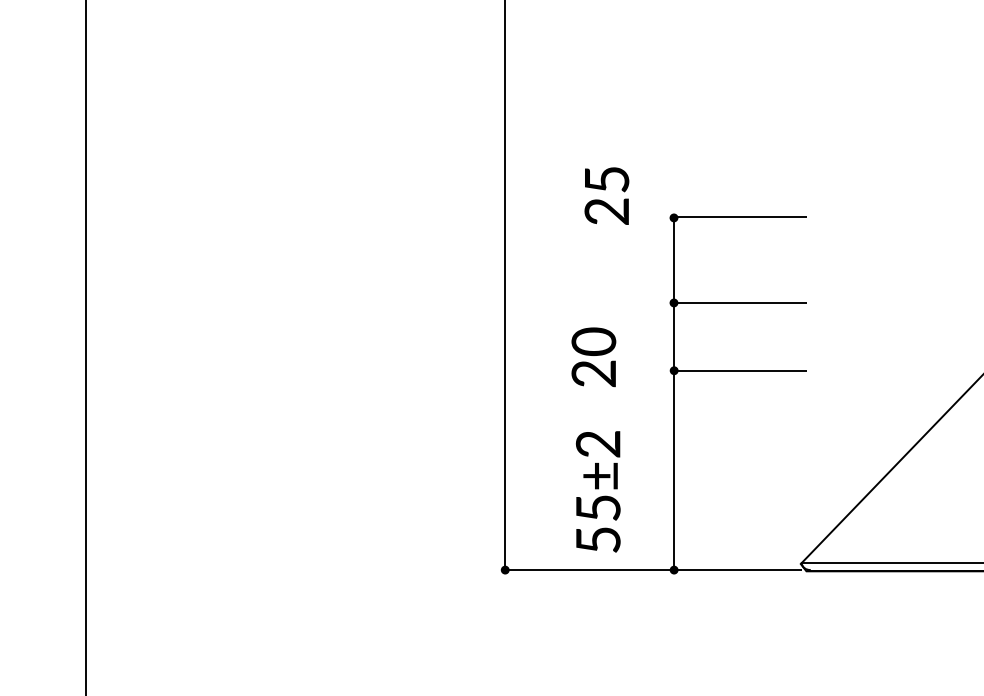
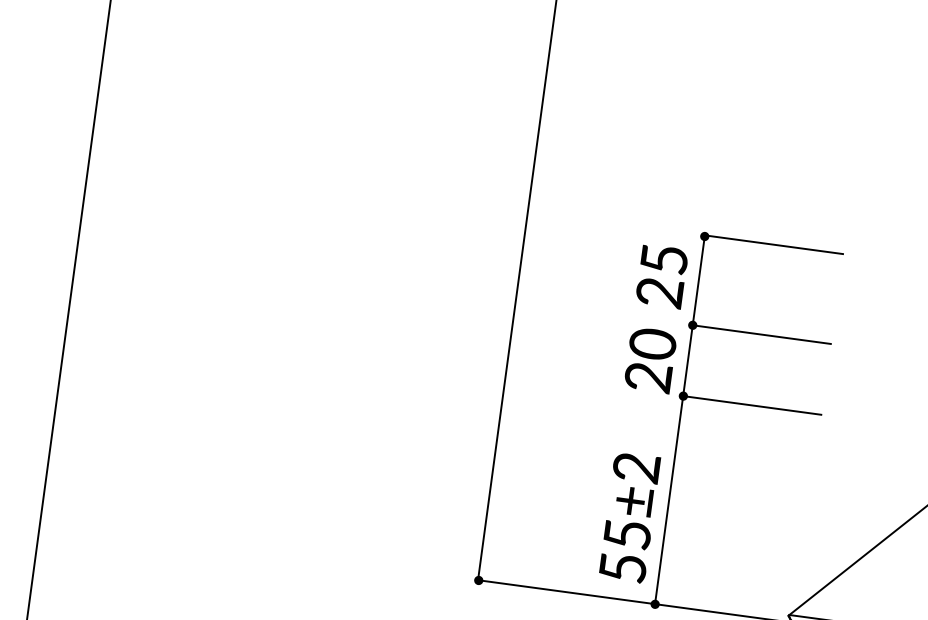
text: (606, 195) -> (661, 275), moved
text: (593, 357) -> (650, 360), moved
text: (598, 491) -> (630, 517), moved

